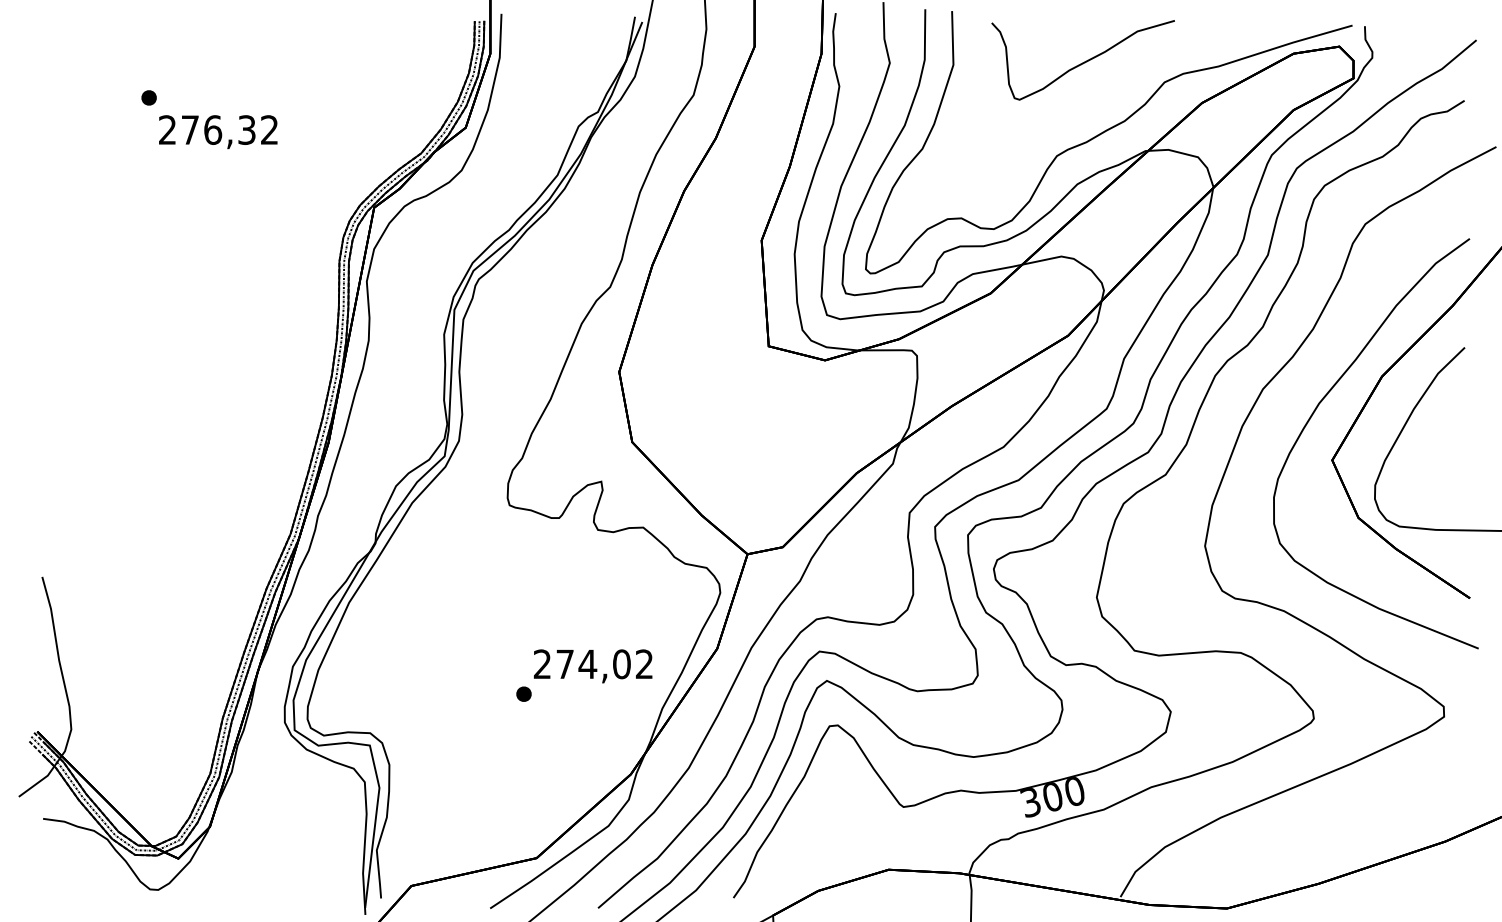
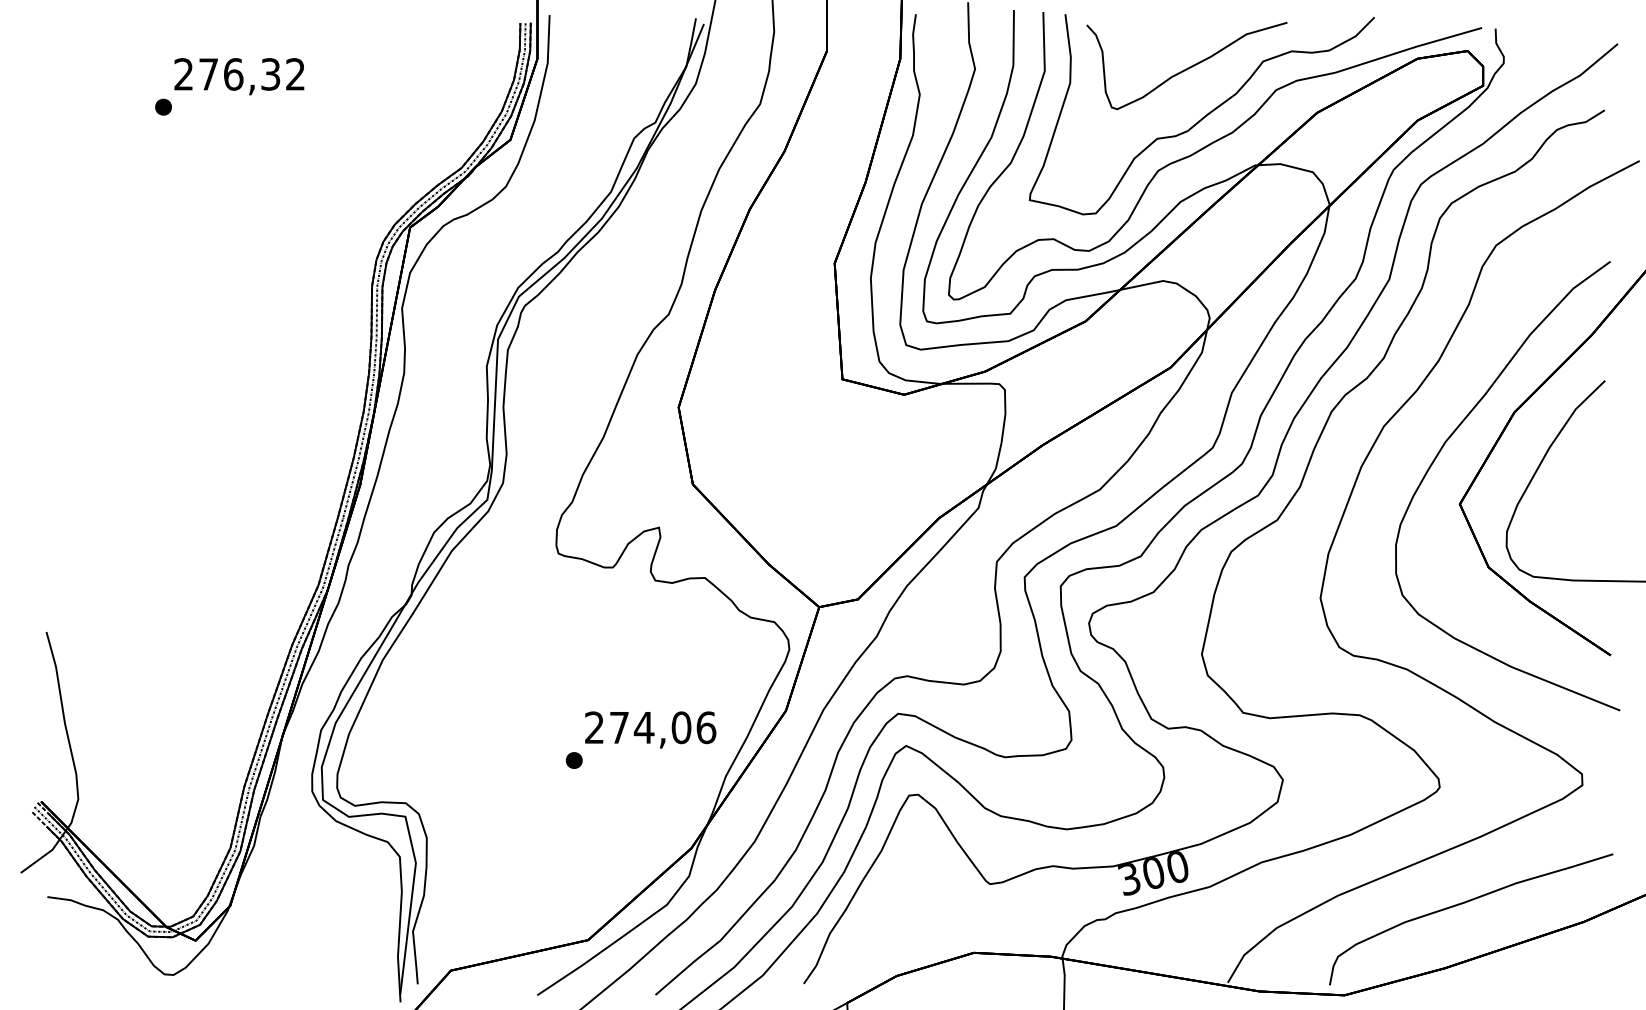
curve: (1098, 106) -> (1203, 116), added
text: (218, 131) -> (239, 76), moved
text: (644, 664) -> (706, 727), 274,02 -> 274,06
curve: (1337, 824) -> (1465, 903), added

